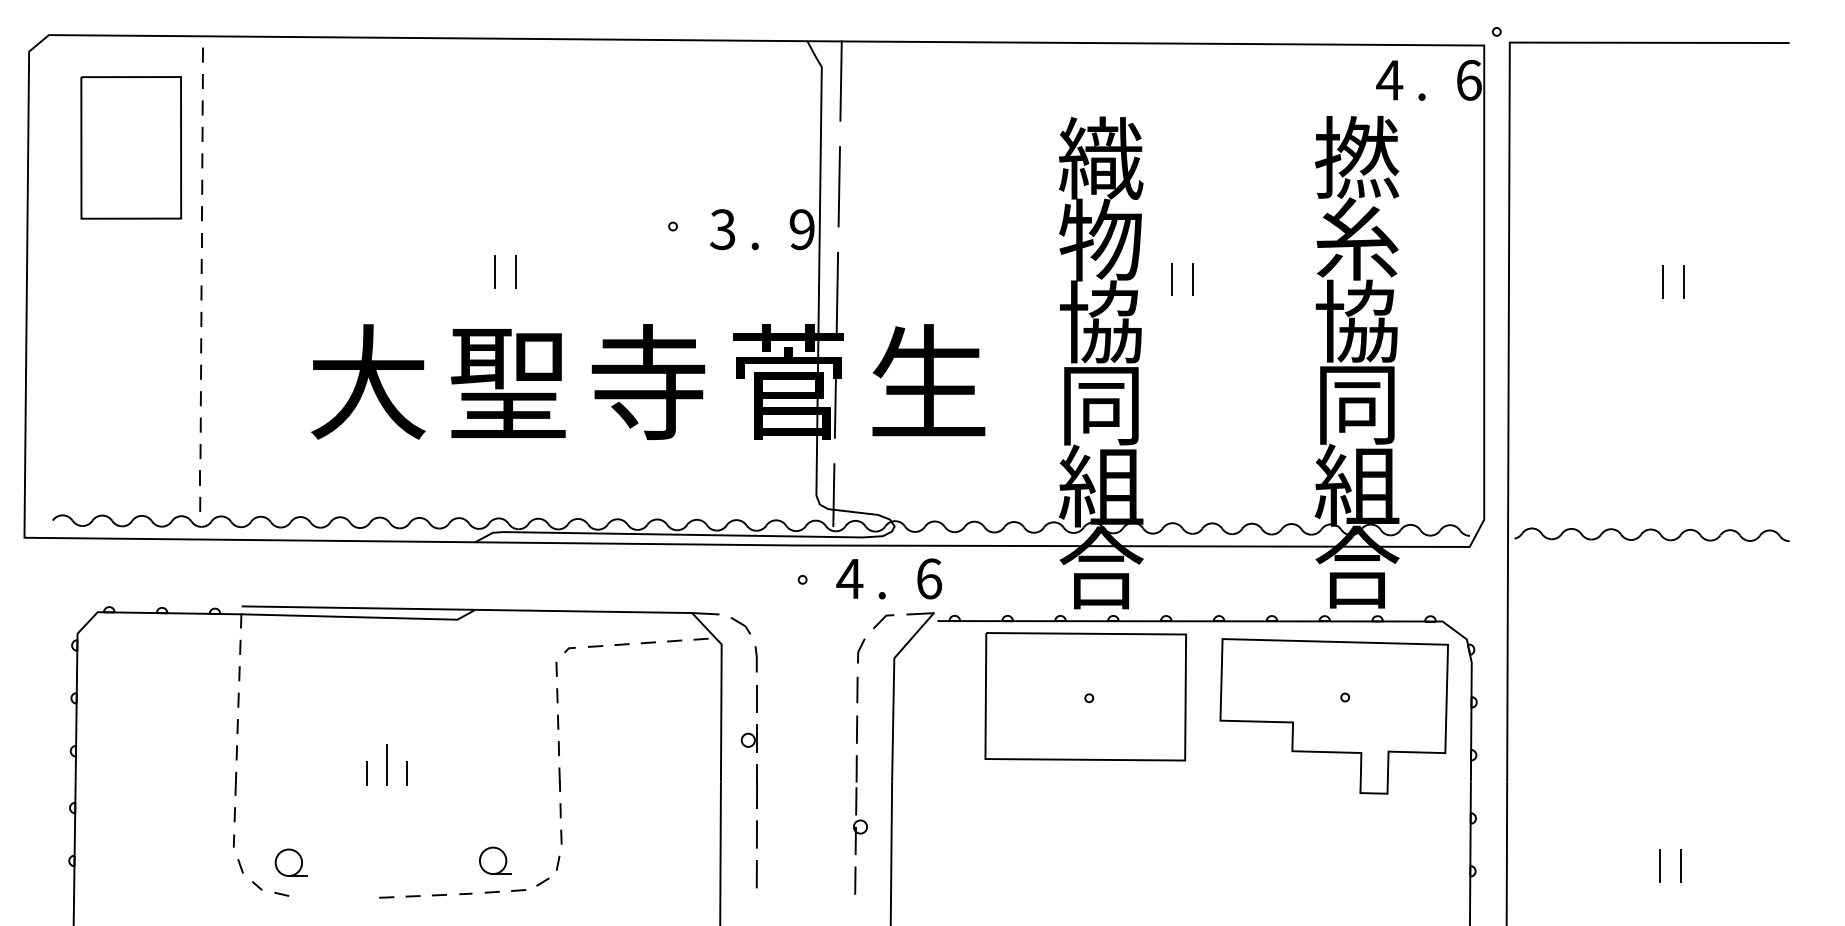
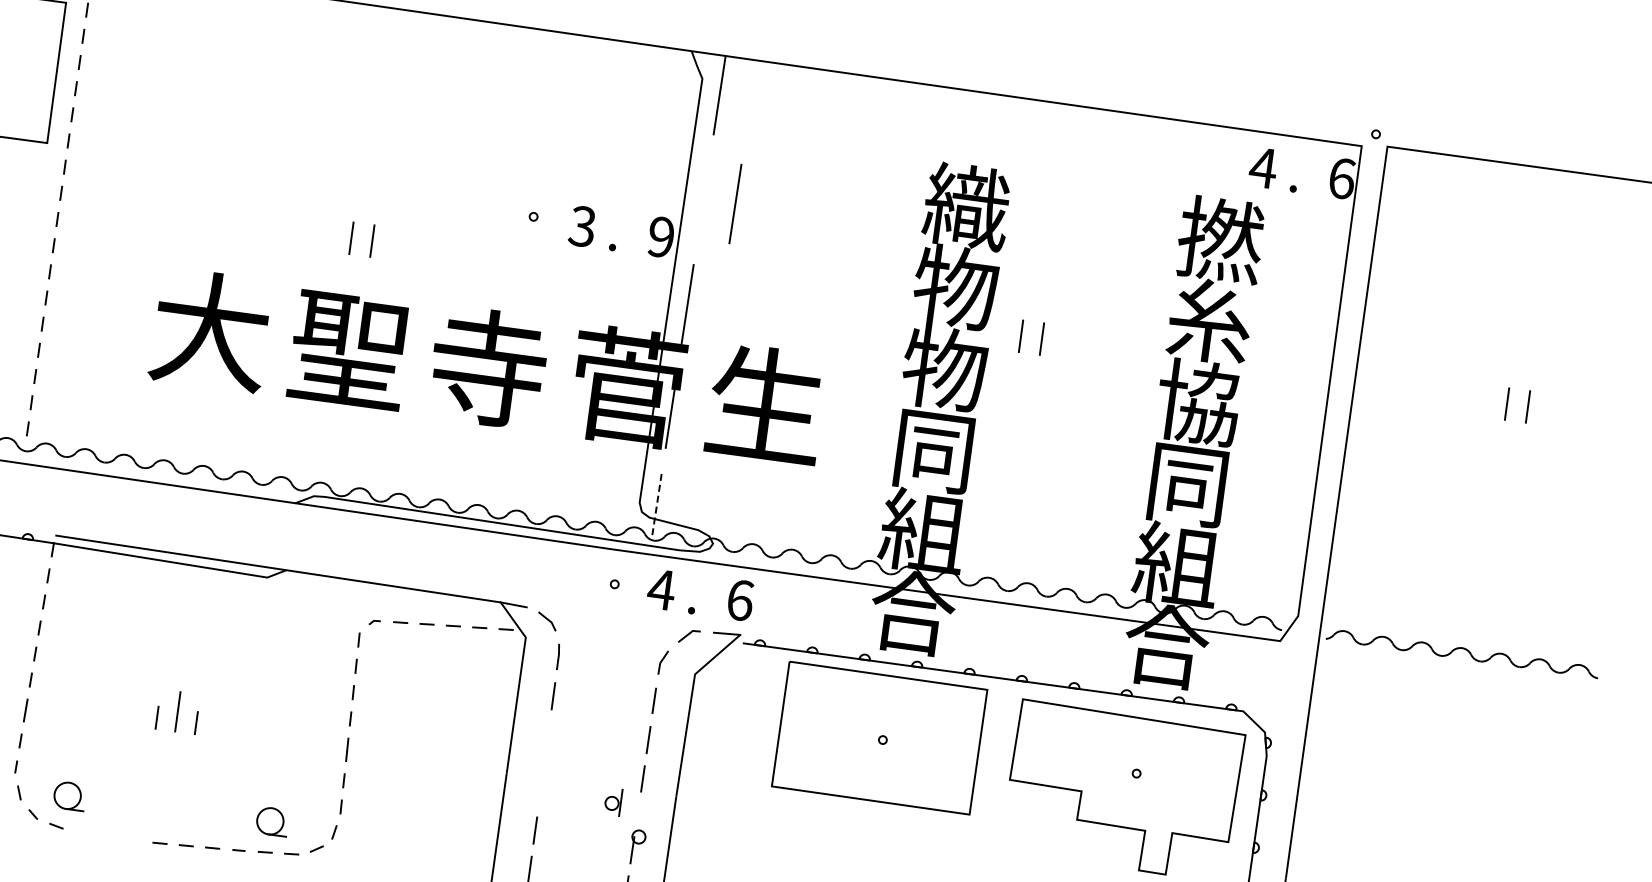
line: (838, 186) -> (734, 203), moved
text: (1100, 321) -> (944, 368), 協 -> 物
line: (833, 495) -> (656, 504), solid -> dashed
part: (748, 738) -> (612, 801), moved
line: (756, 786) -> (541, 782), removed
line: (856, 801) -> (638, 811), removed

